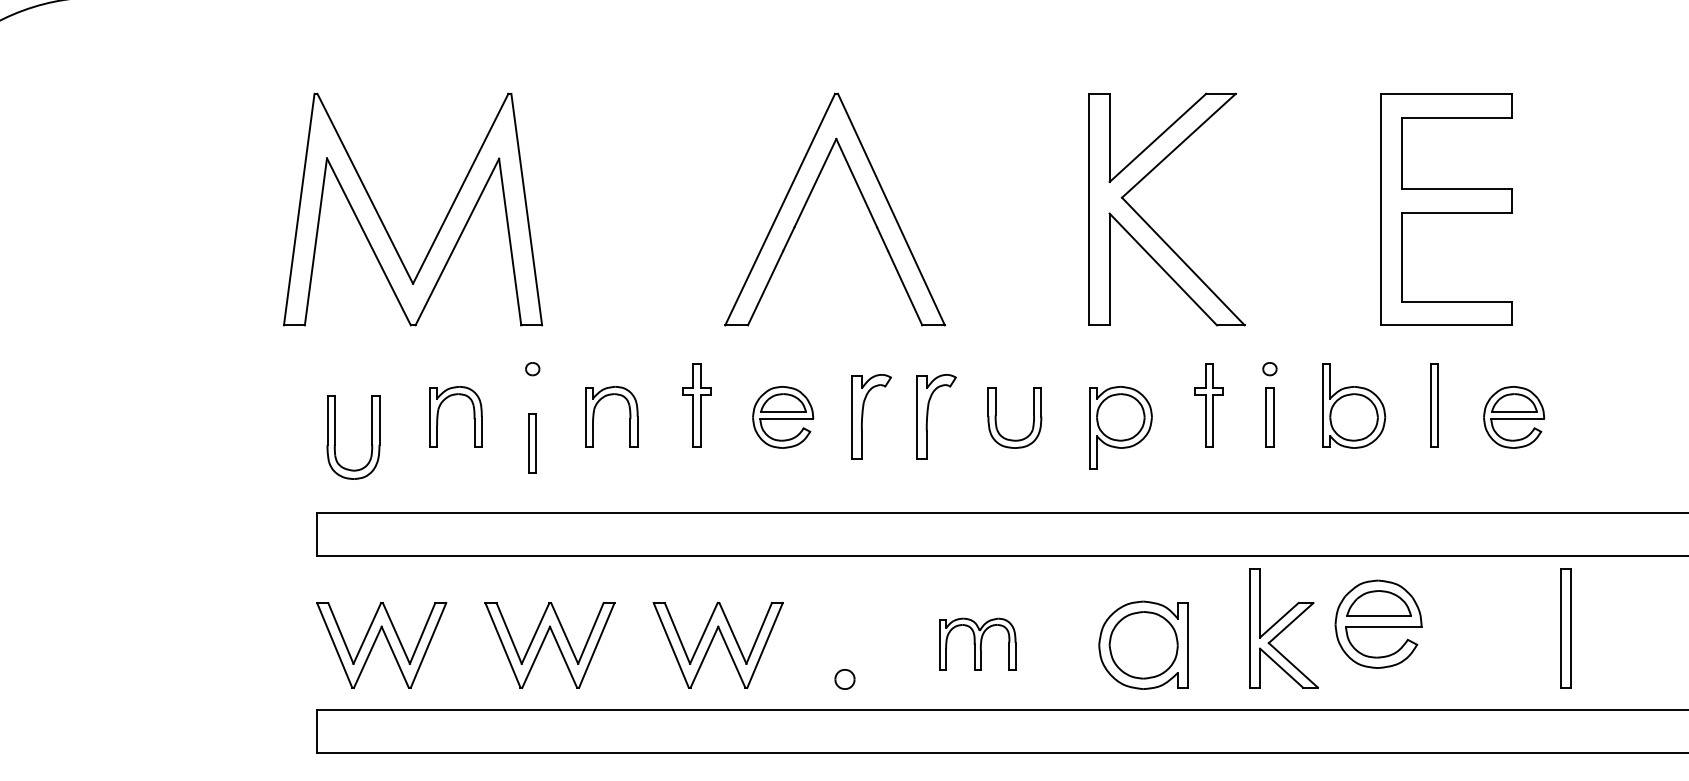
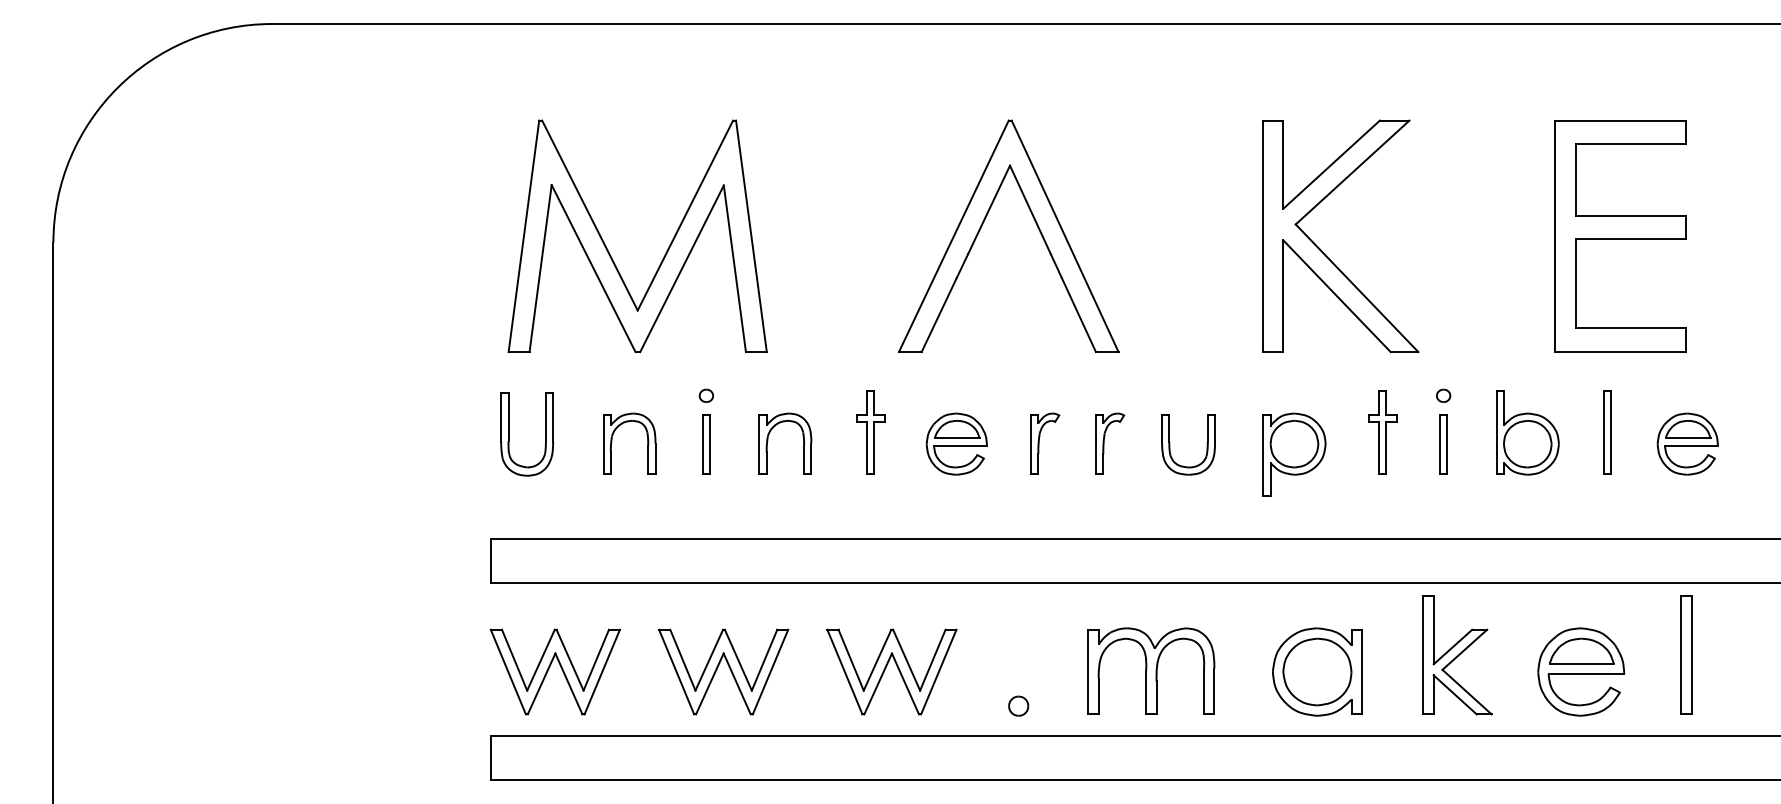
part: (384, 224) -> (609, 251), moved
part: (871, 416) -> (1045, 443), size x0.71
part: (936, 416) -> (1110, 443), size x0.71
part: (335, 437) -> (509, 434), moved
part: (532, 443) -> (706, 444), moved
part: (1378, 623) -> (1581, 671), moved
part: (1565, 627) -> (1686, 654), moved
part: (977, 643) -> (1151, 670), size x1.67

